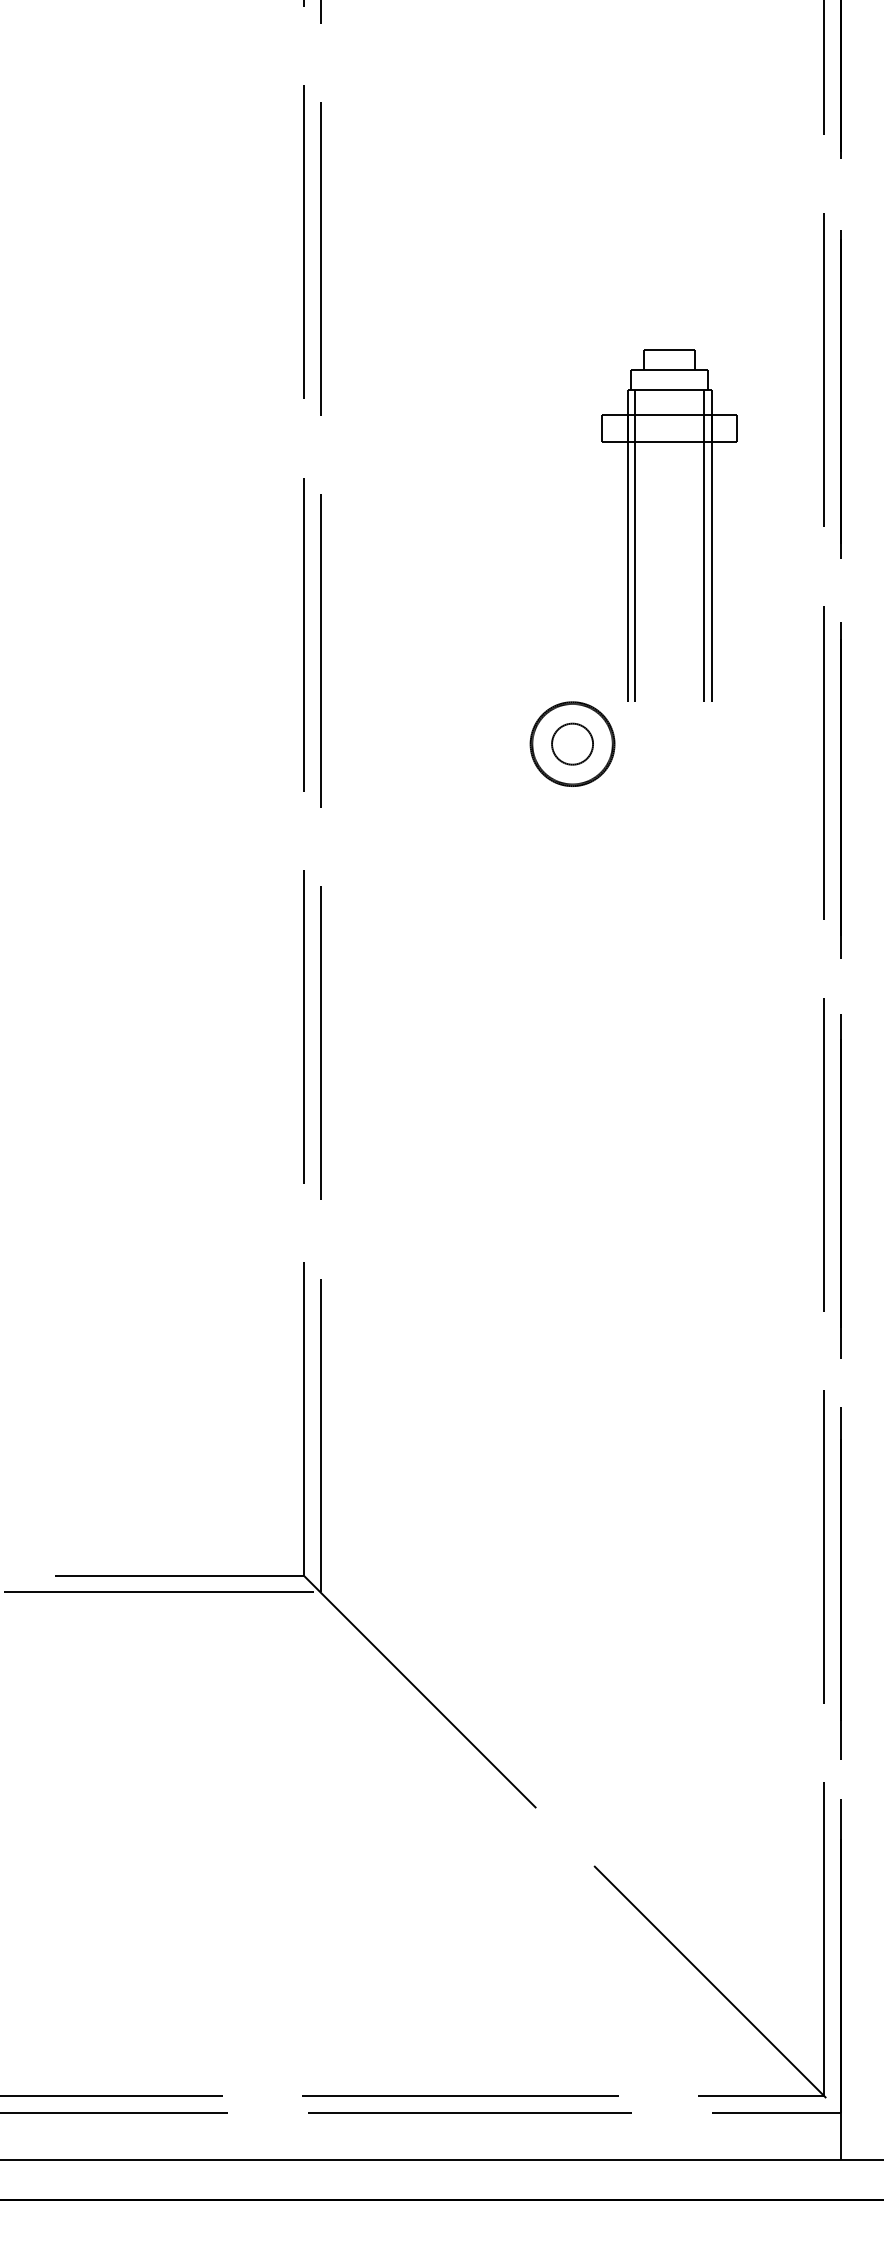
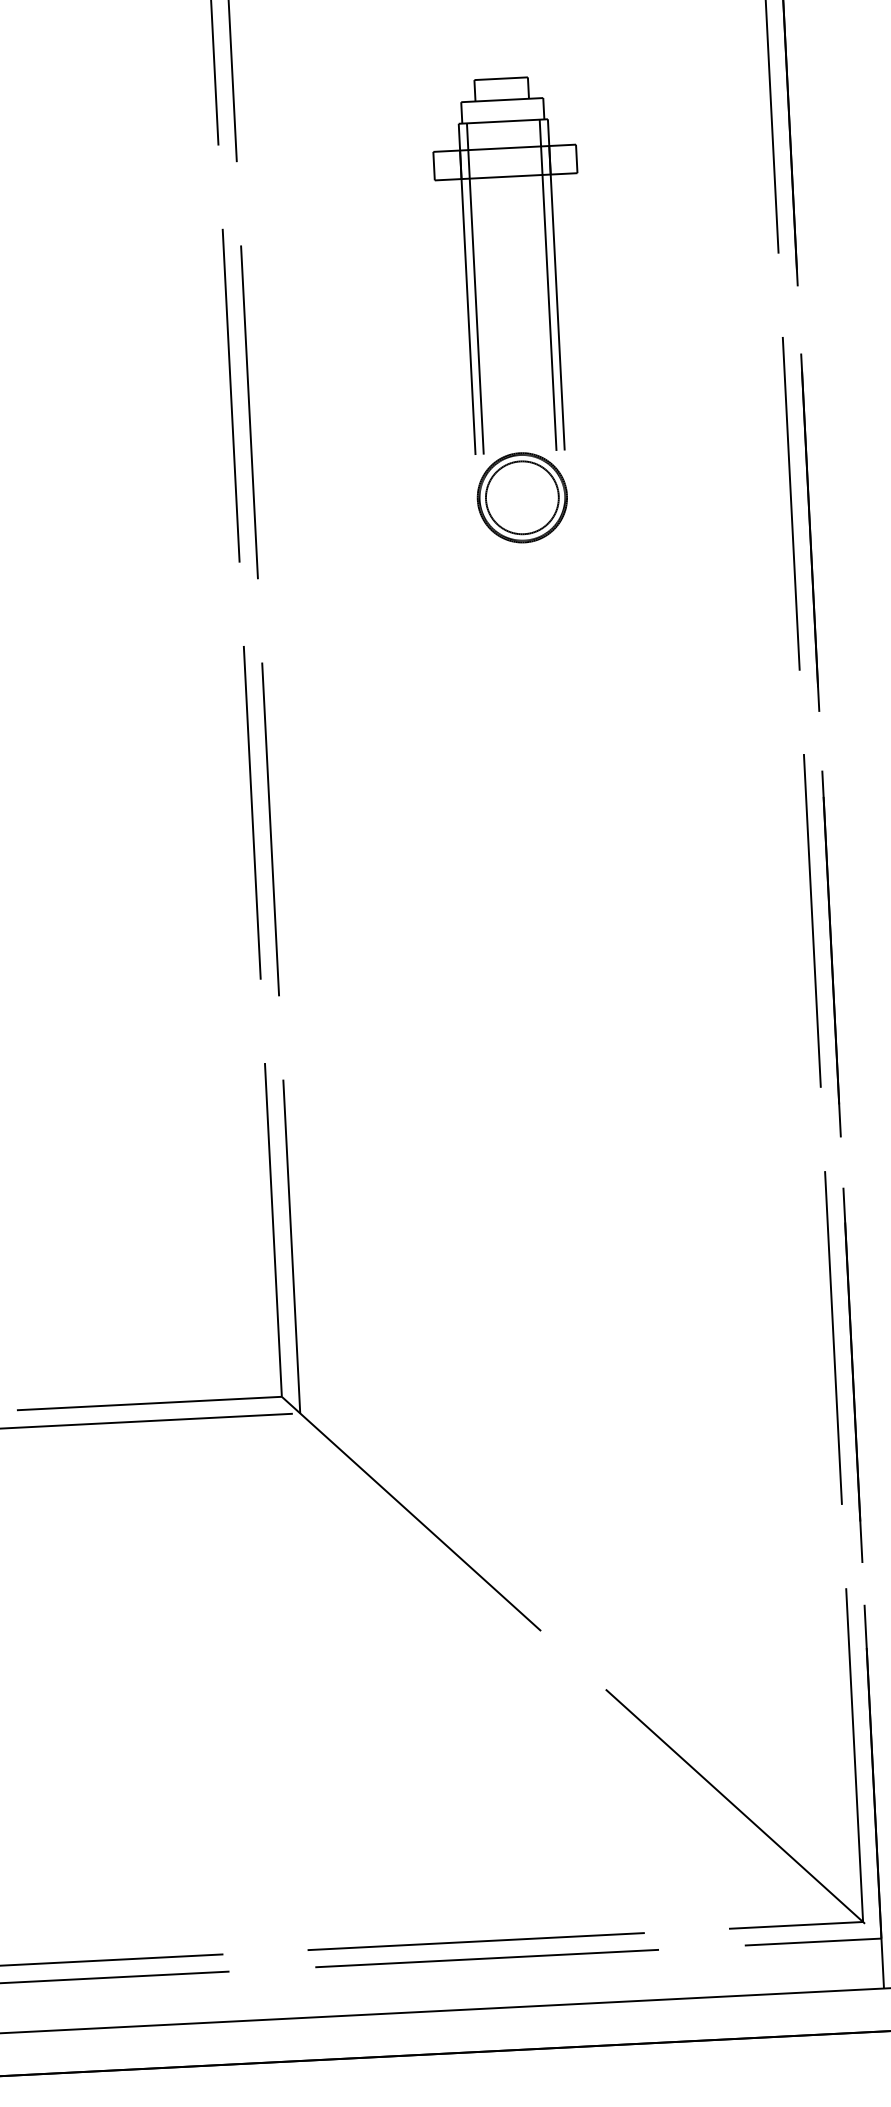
part: (635, 525) -> (474, 267), moved
circle: (572, 743) -> (522, 497), size x1.67

